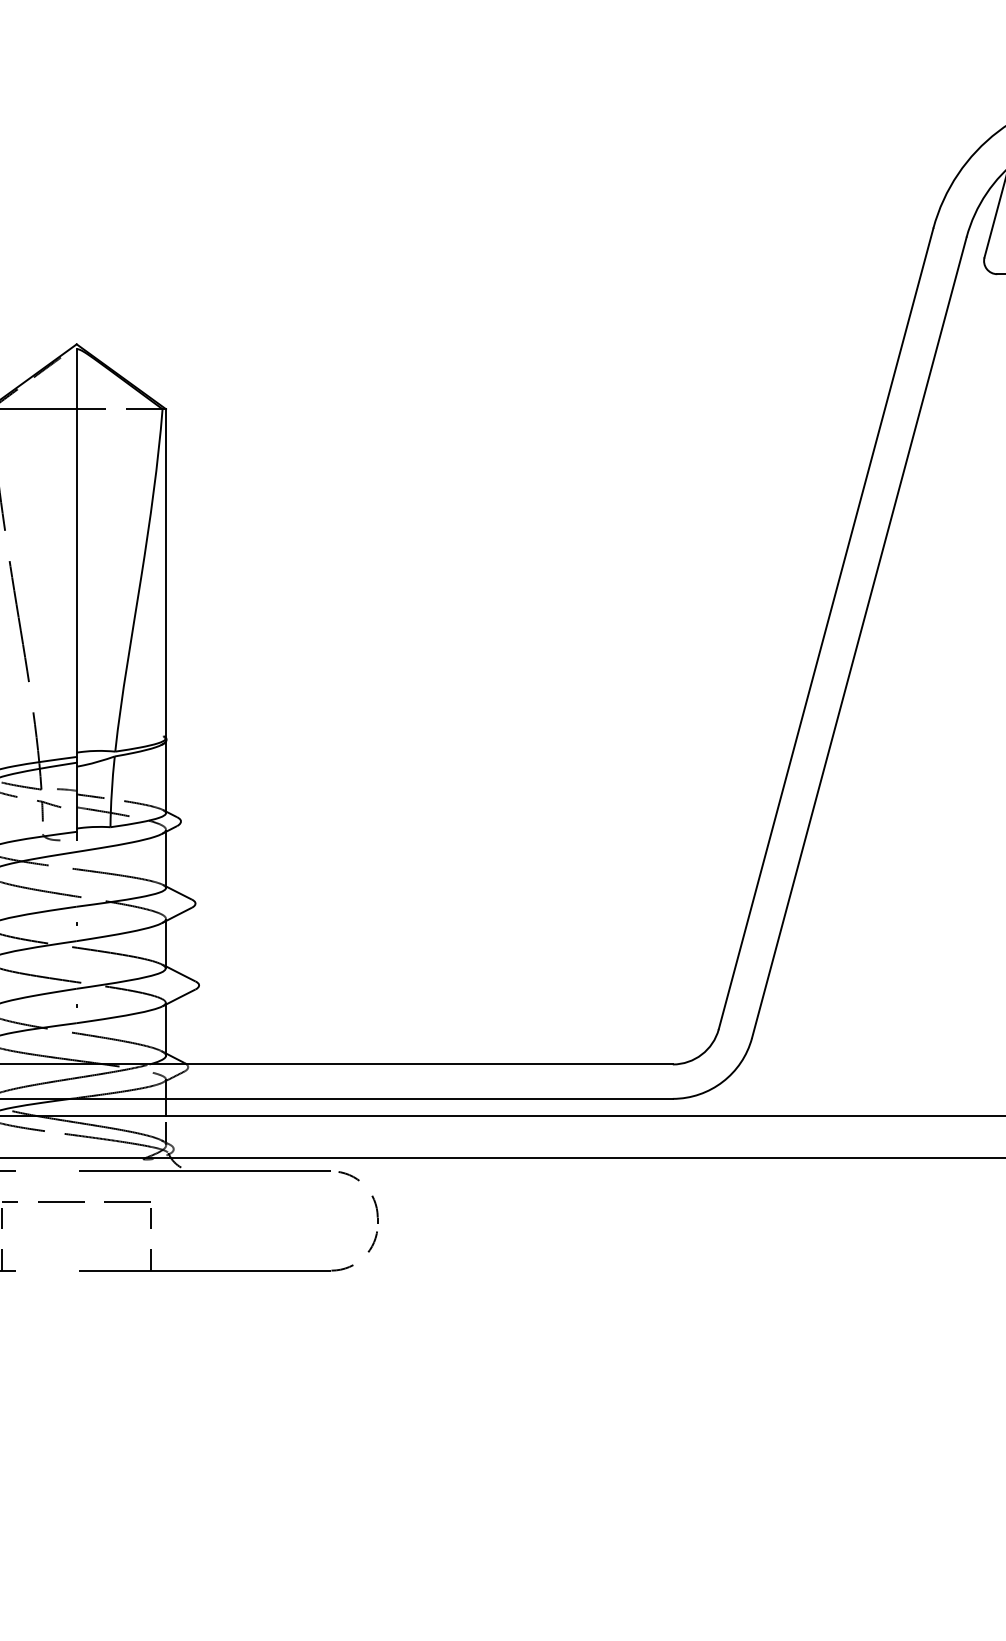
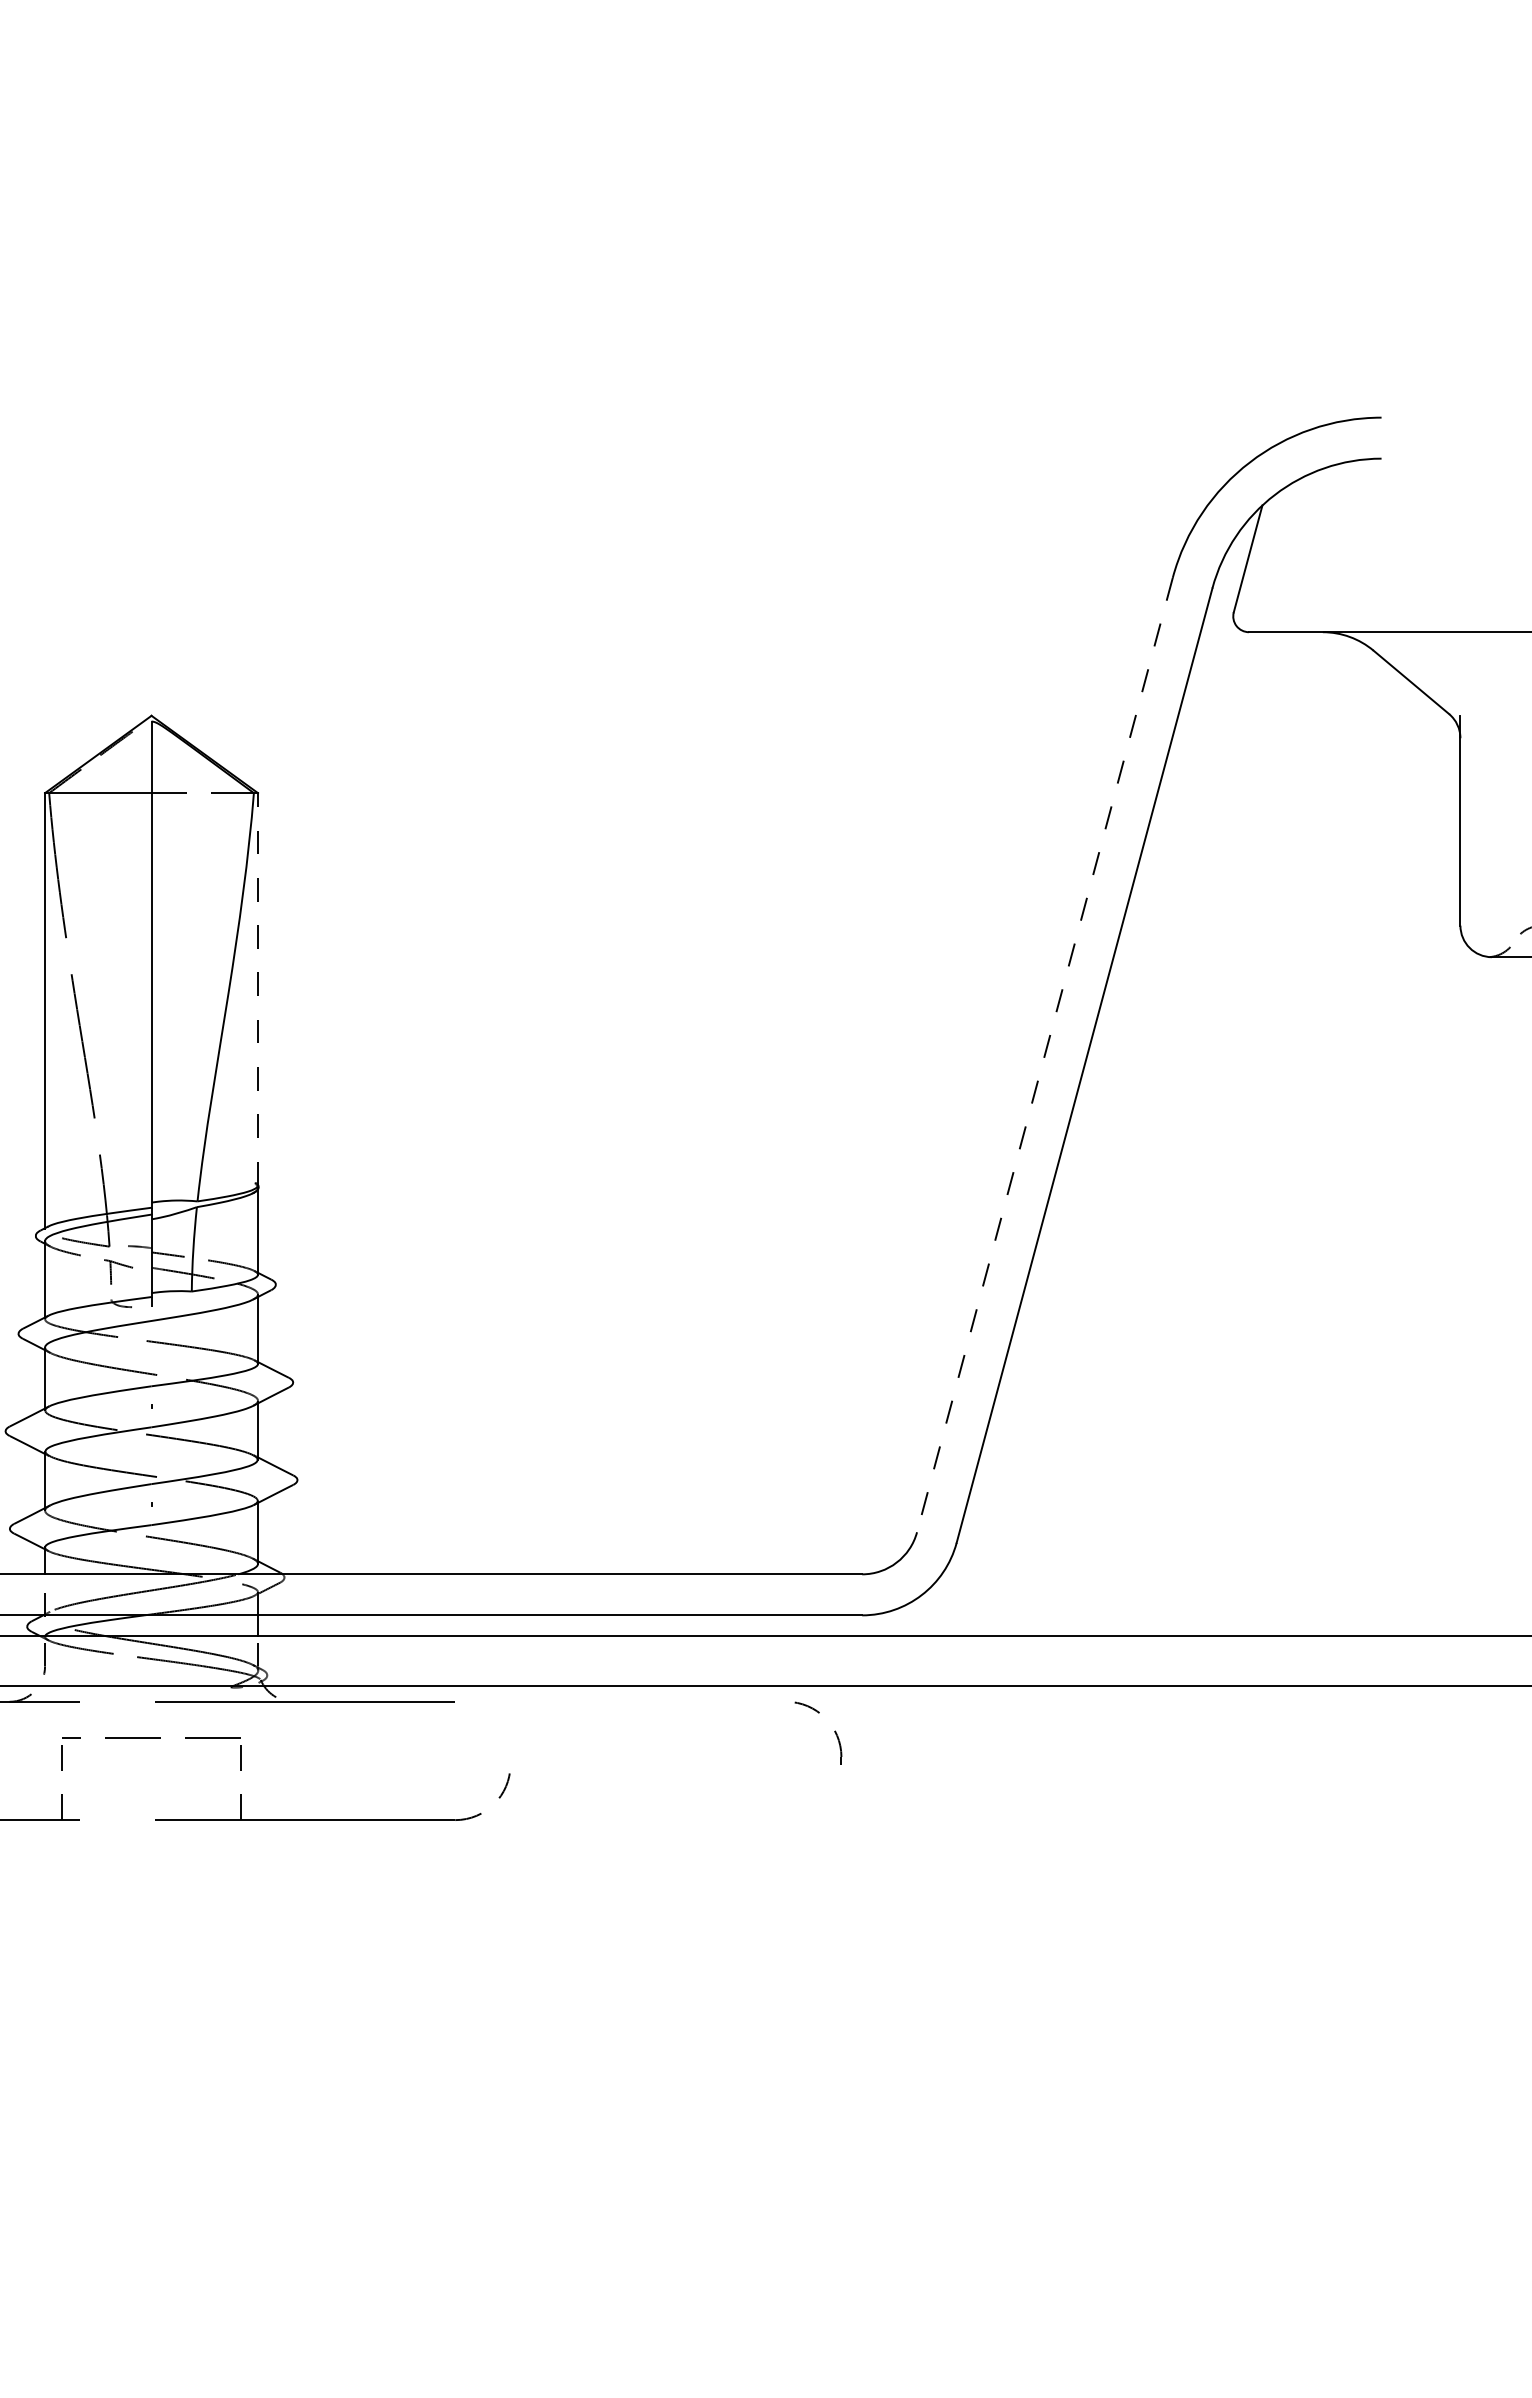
line: (166, 573) -> (258, 988), solid -> dashed
line: (825, 629) -> (1044, 1055), solid -> dashed
part: (371, 1197) -> (834, 1732), moved

